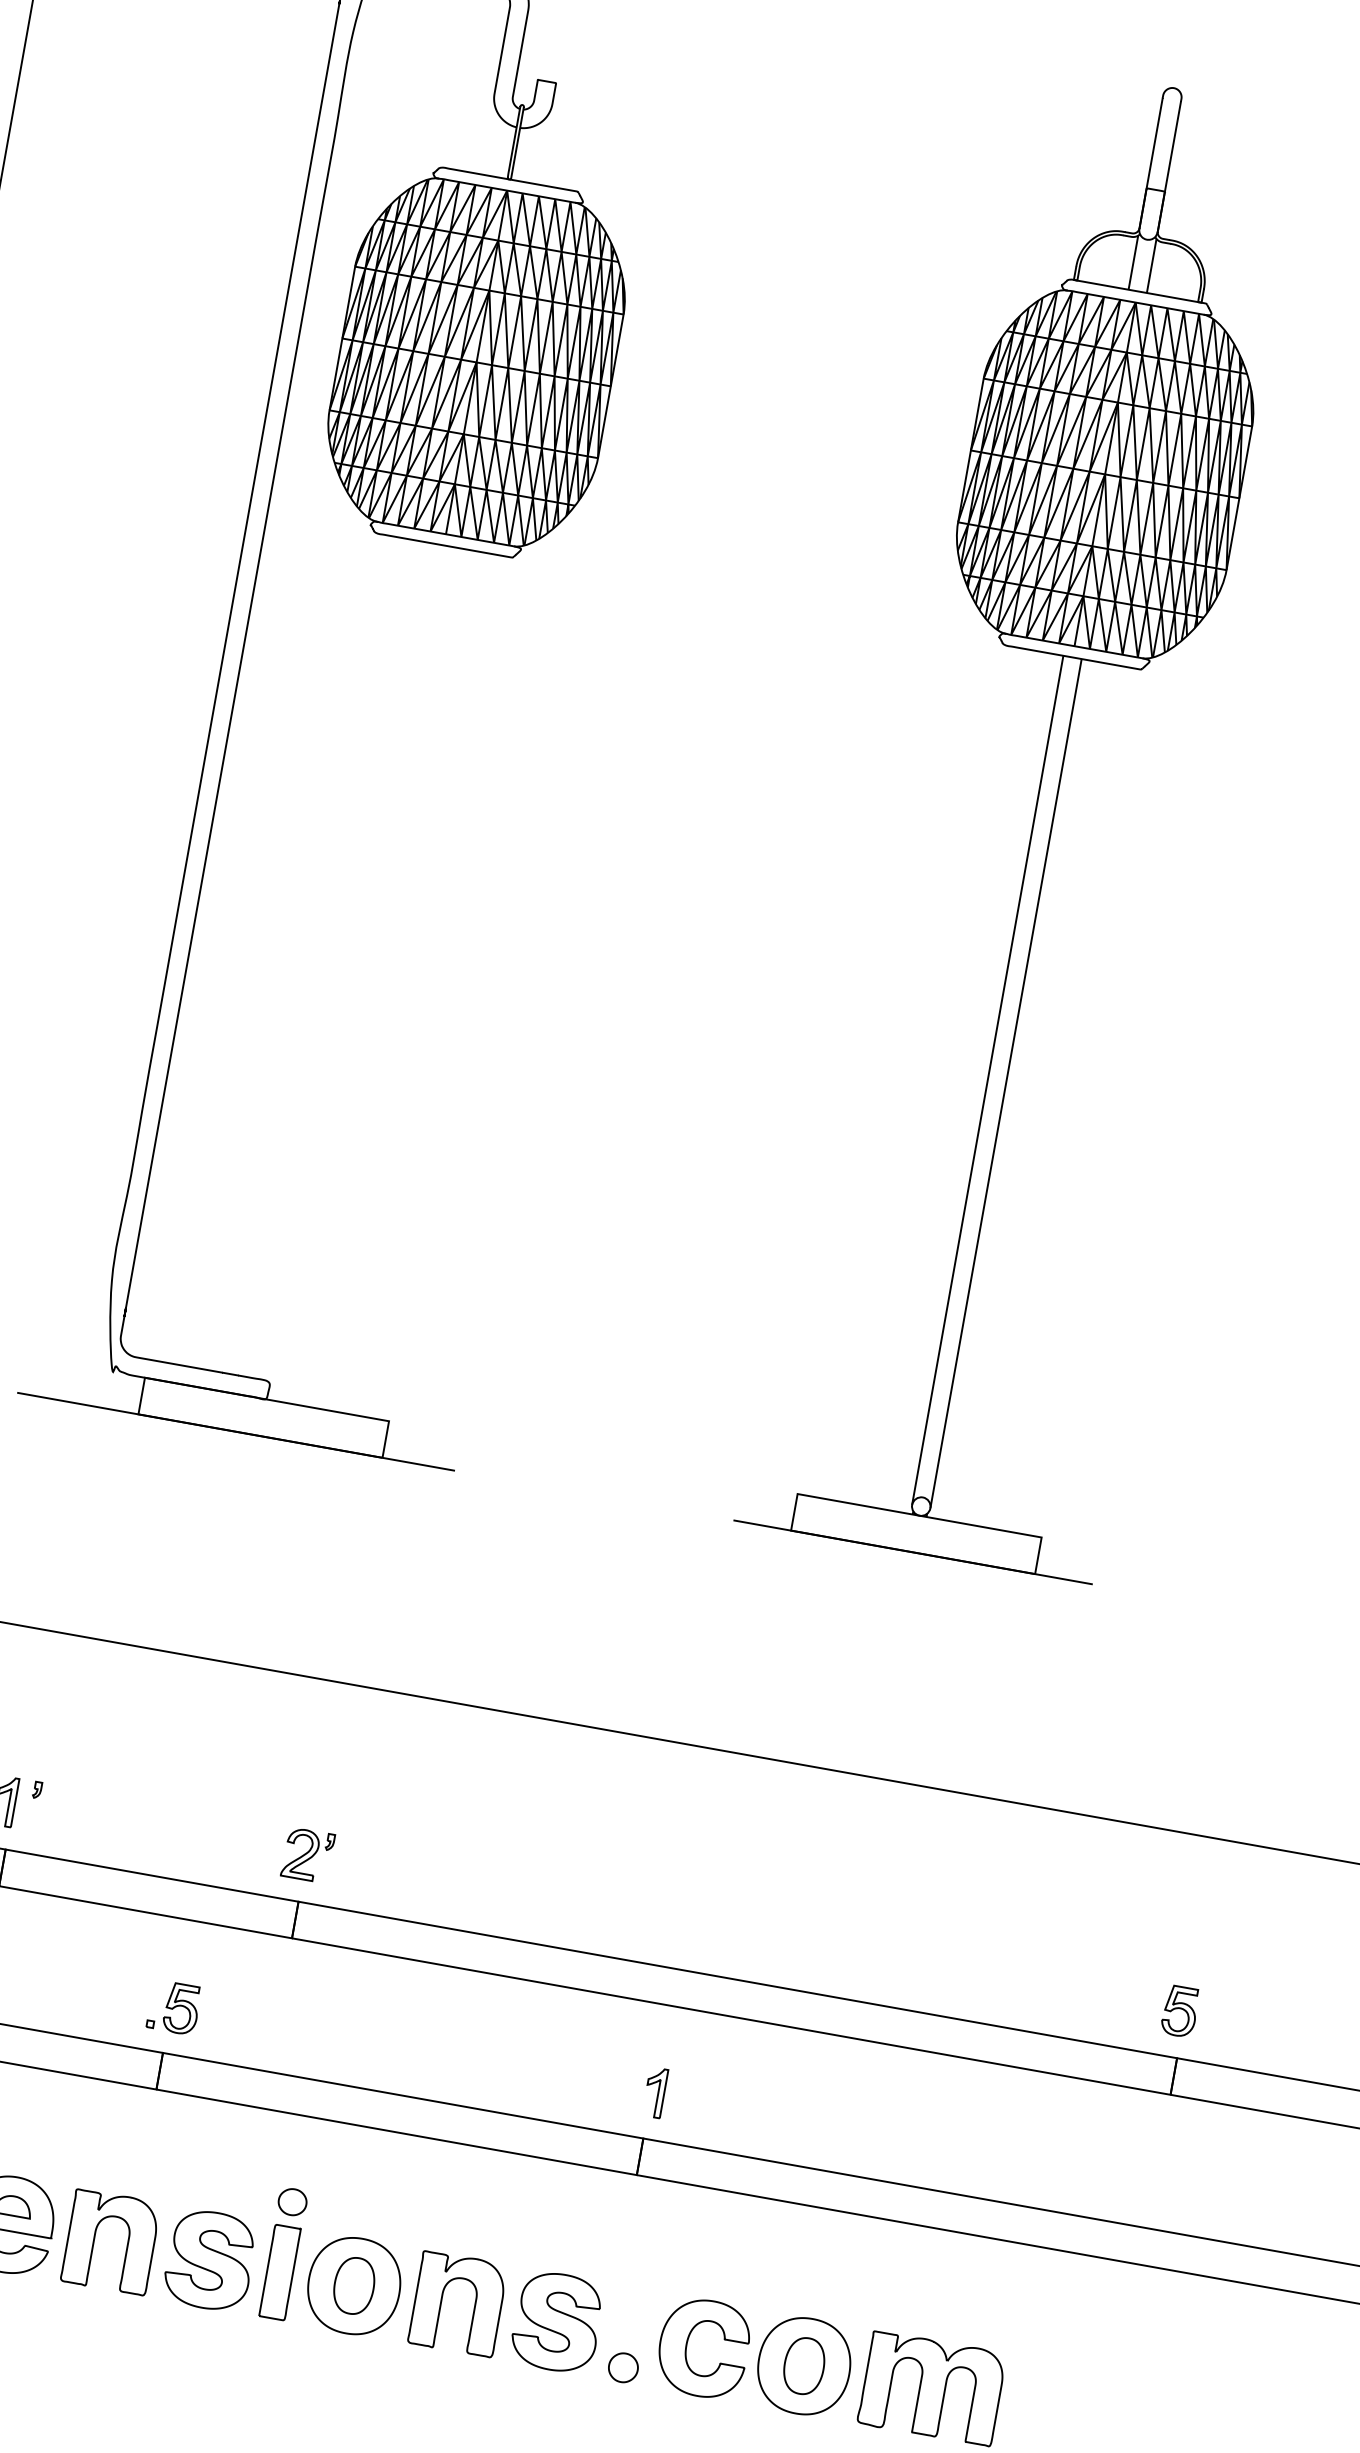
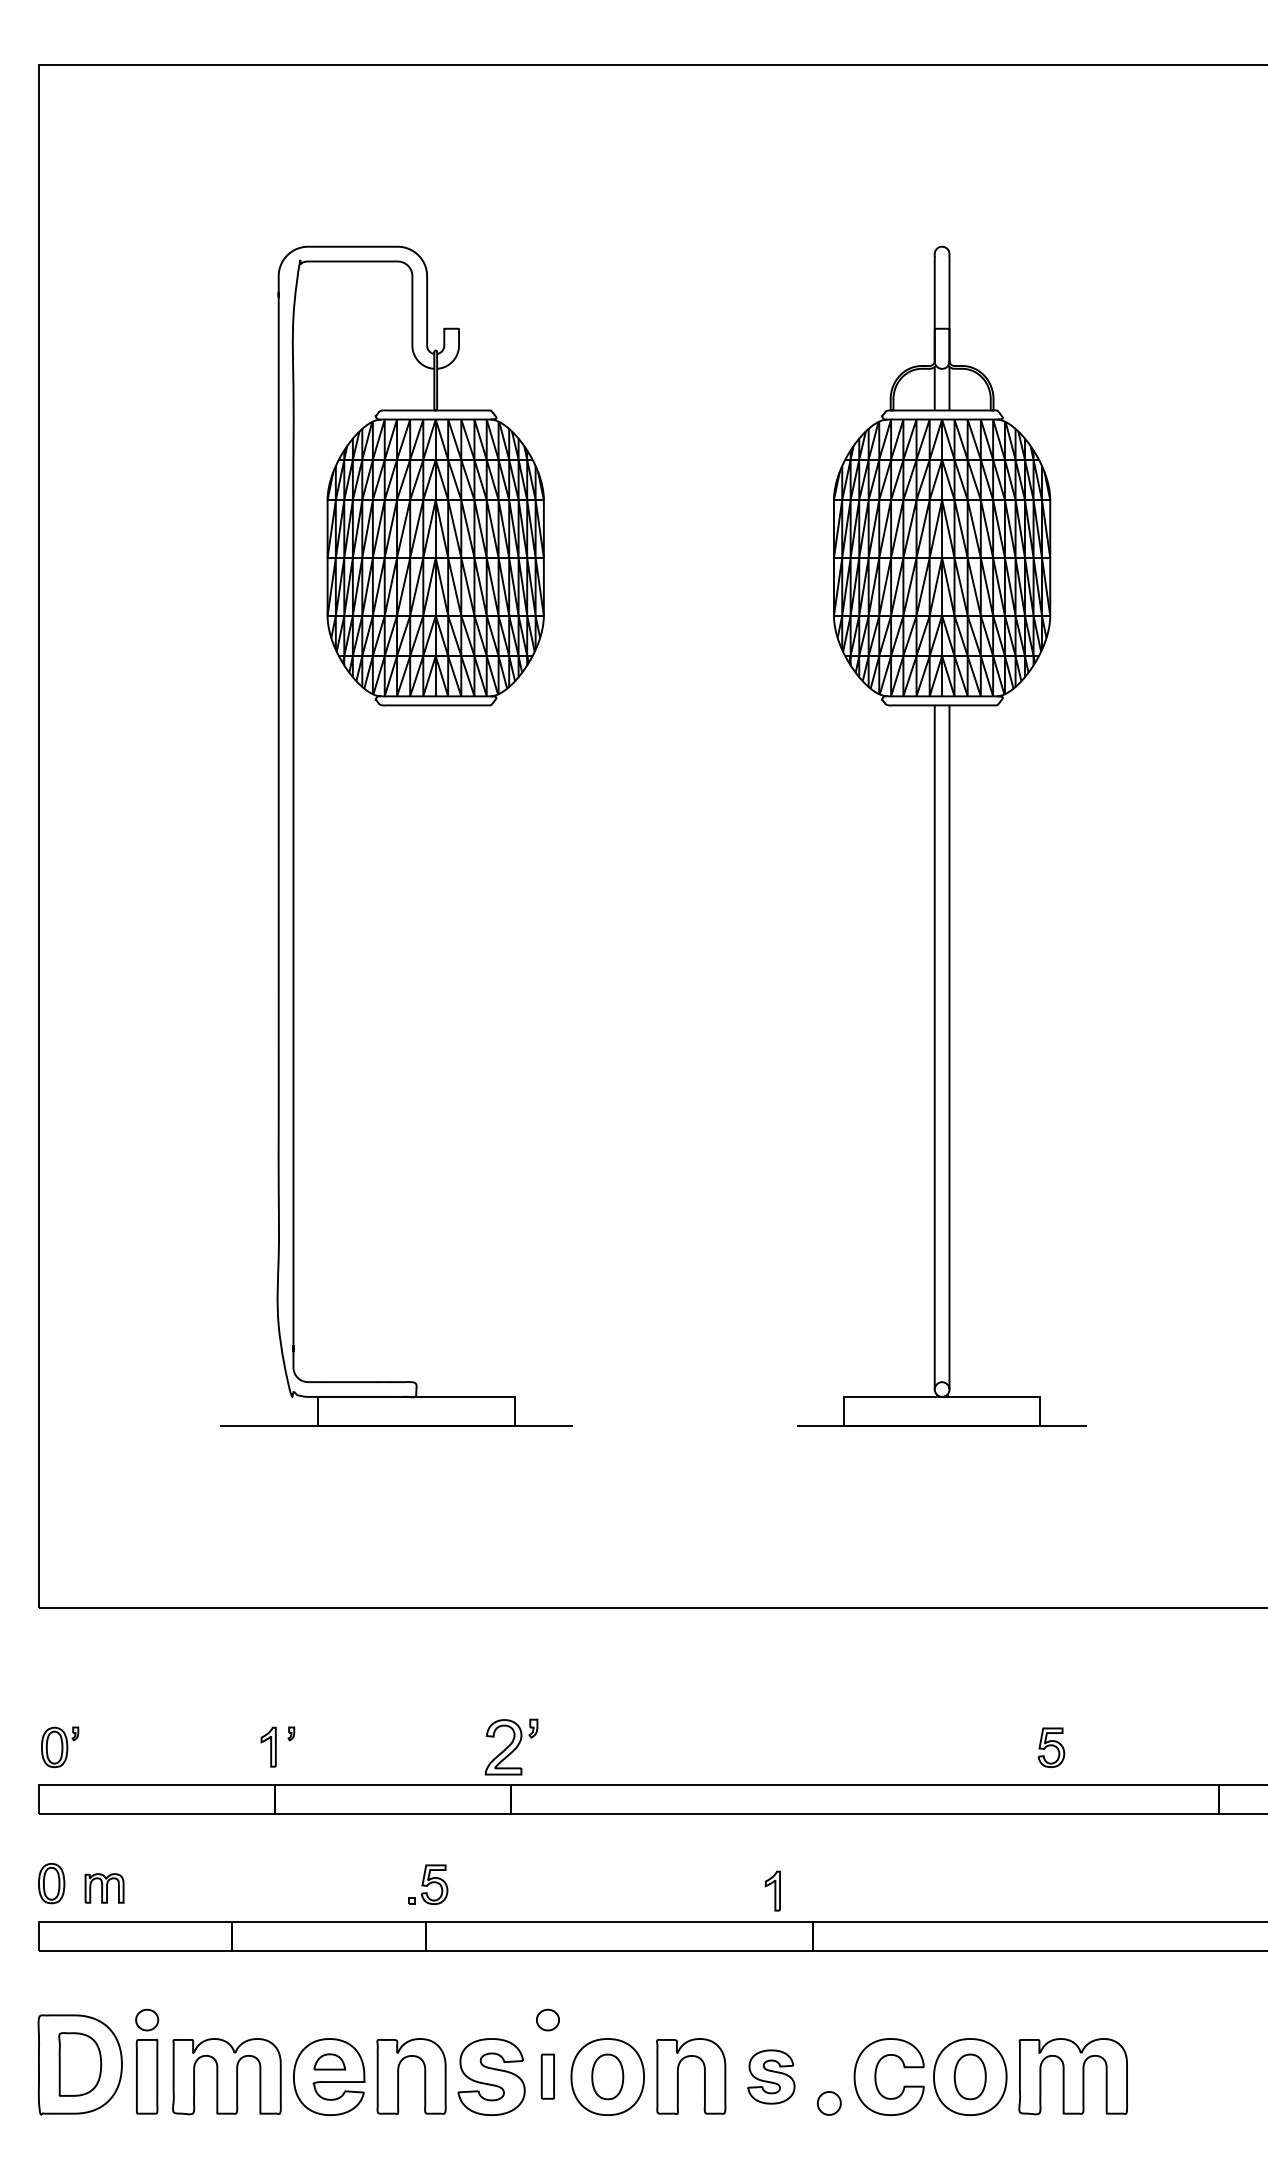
part: (307, 1854) -> (511, 1746), size x1.4
part: (1180, 2011) -> (1051, 1747), moved
part: (654, 2091) -> (772, 1890), moved
part: (279, 2272) -> (547, 2076), size x0.6
part: (557, 2321) -> (771, 2076), size x0.7

